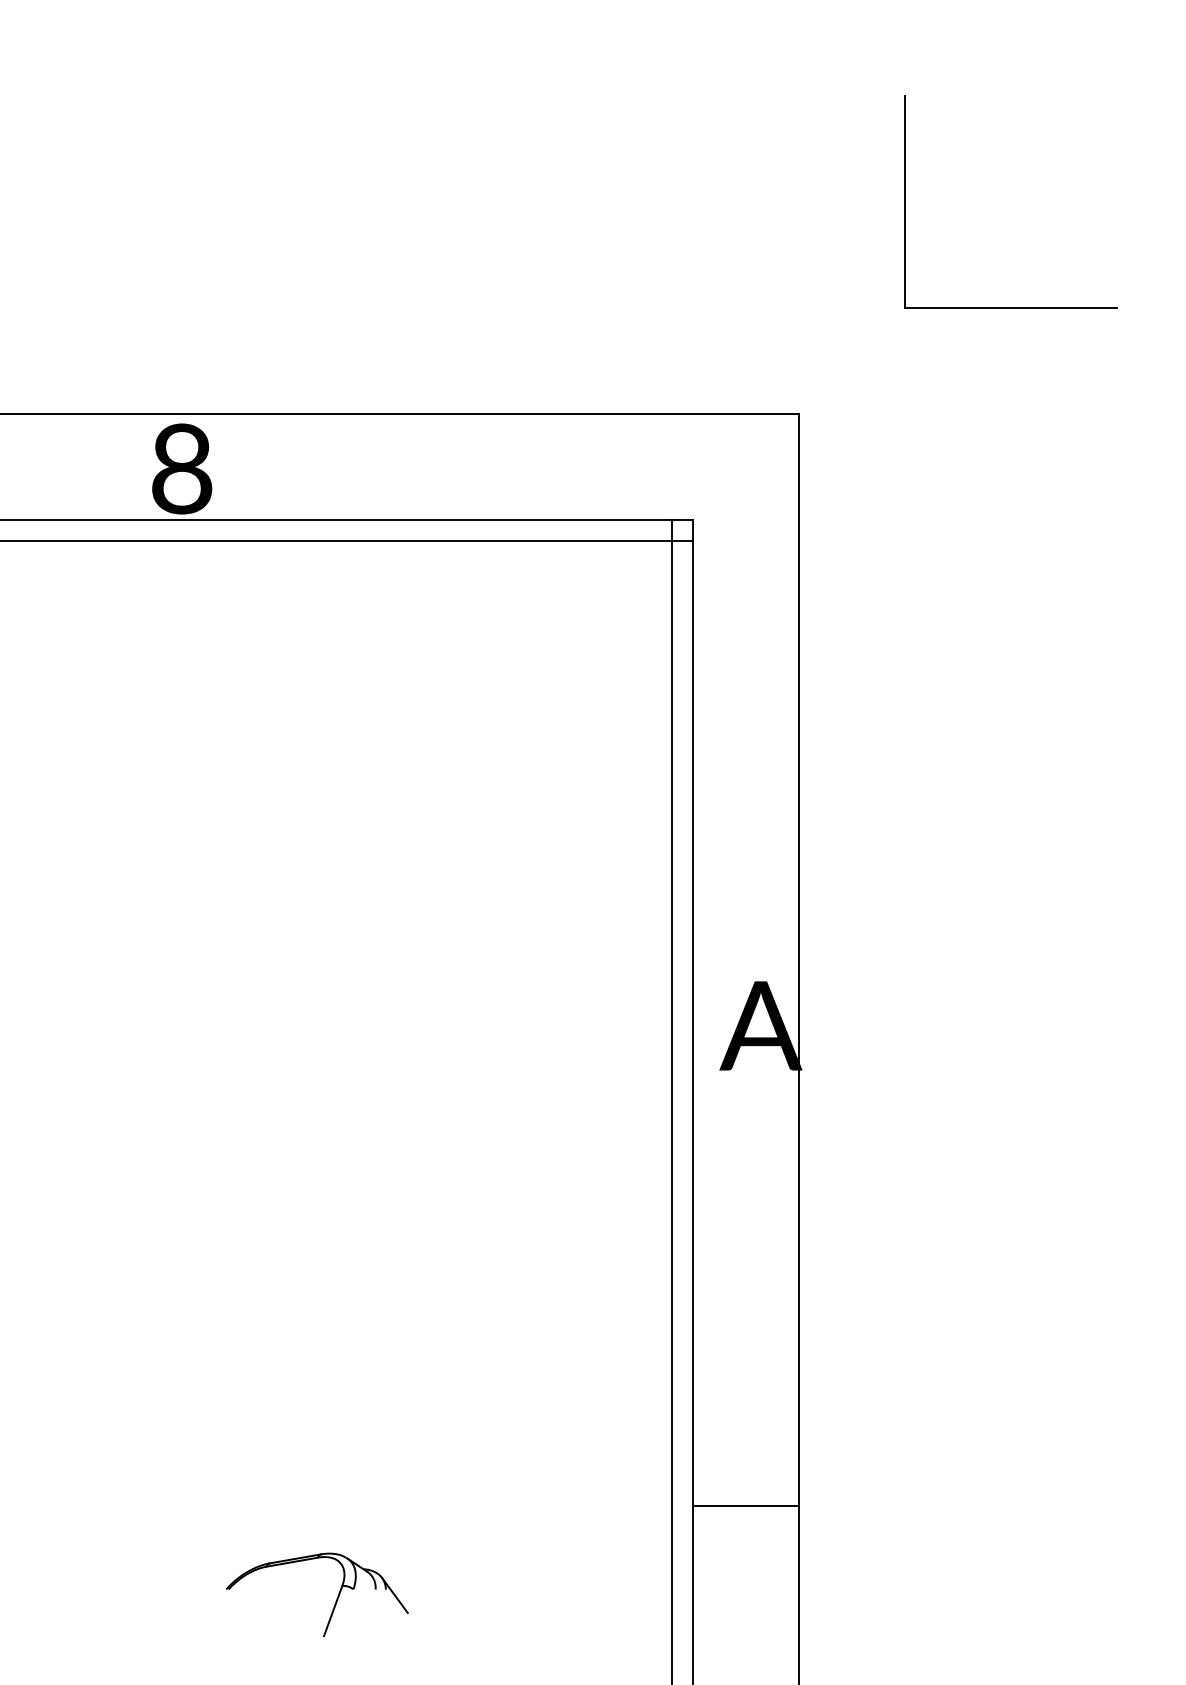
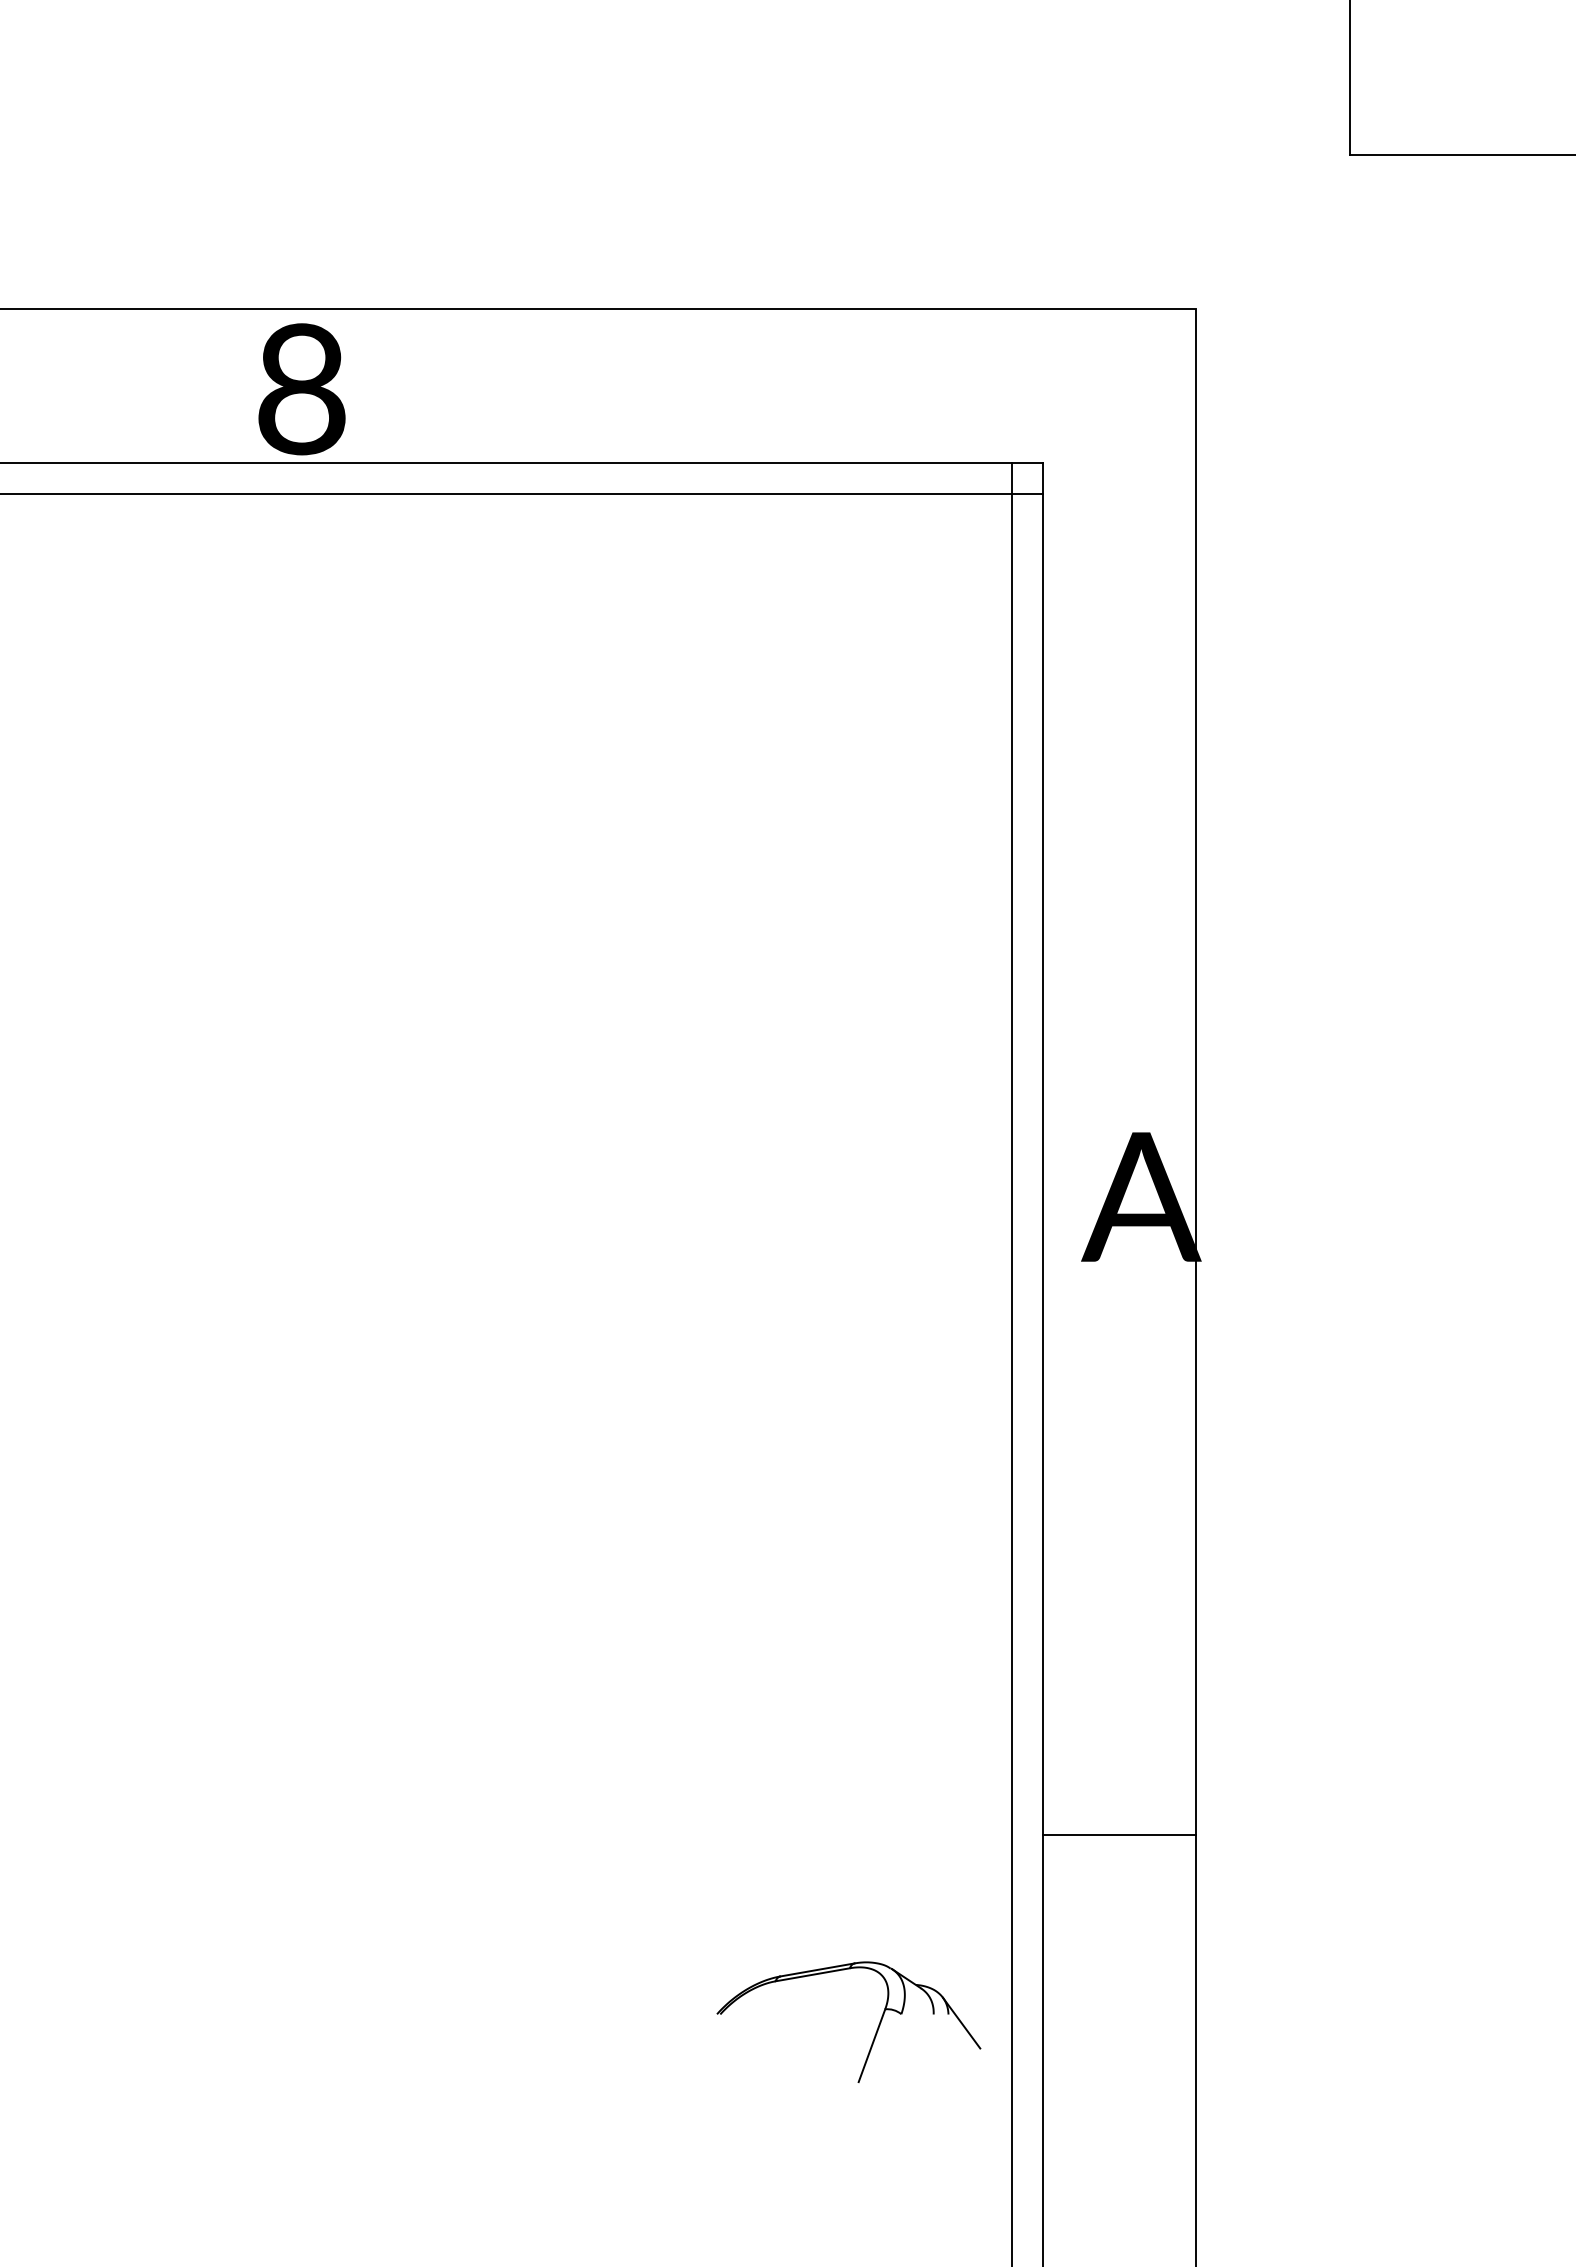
line: (745, 1506) -> (1119, 1836), moved
part: (335, 1601) -> (875, 2031), moved

